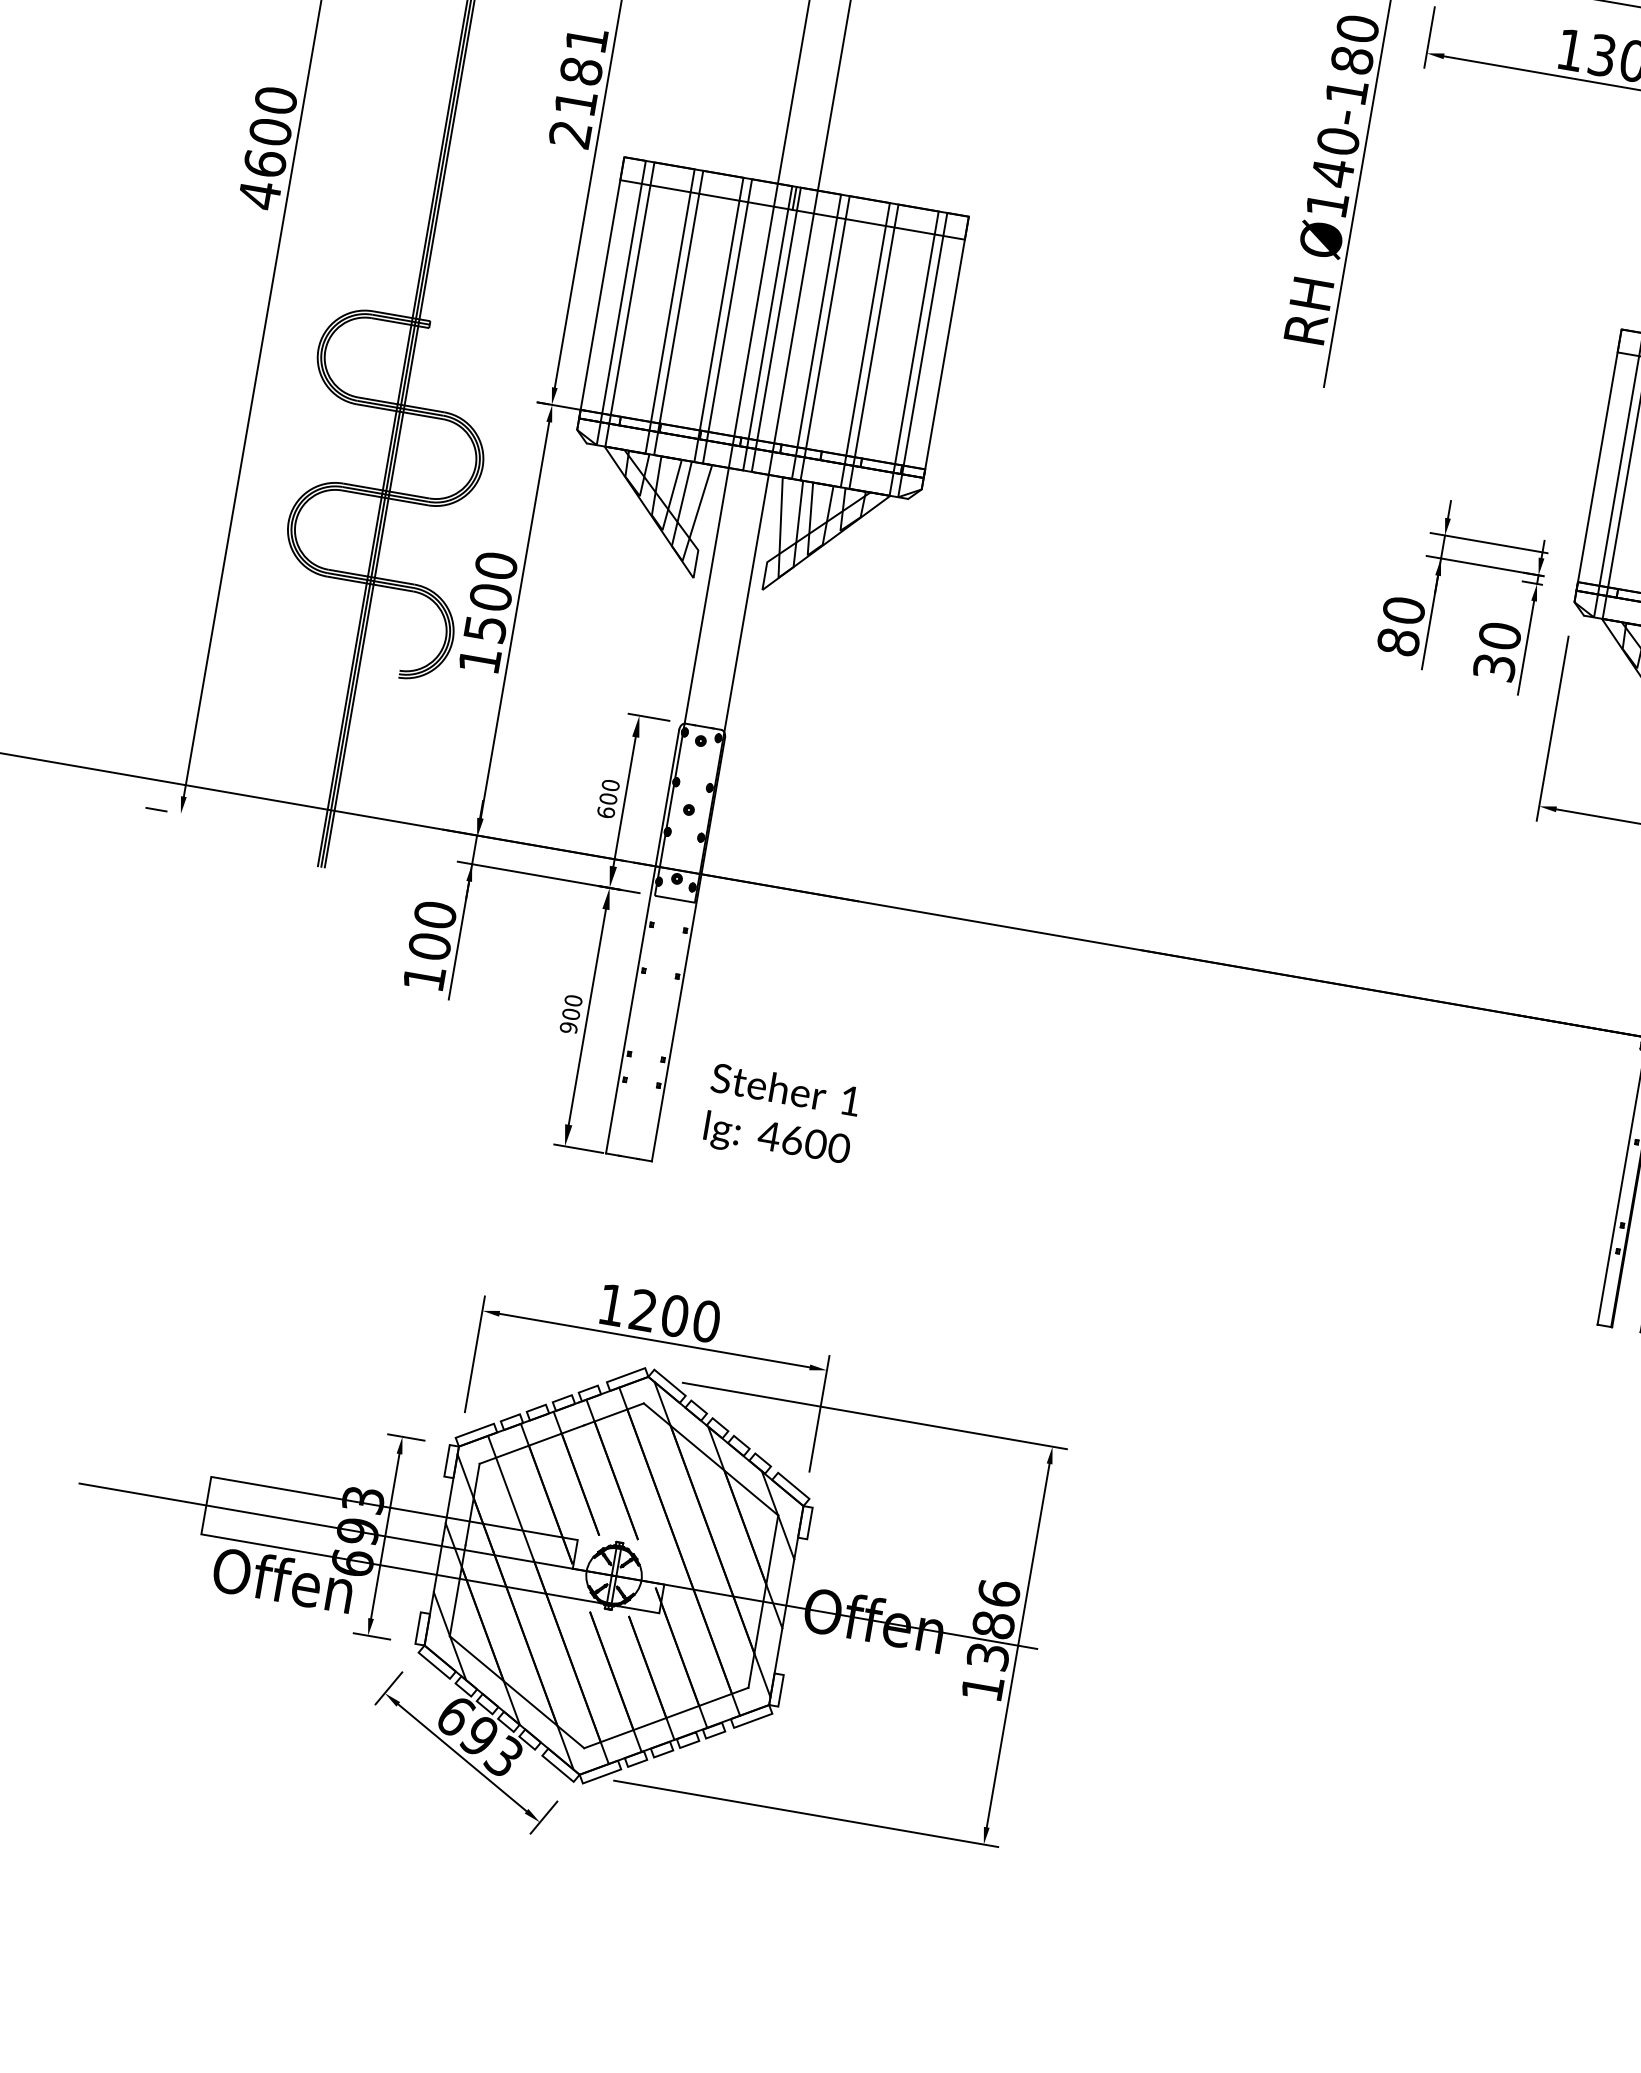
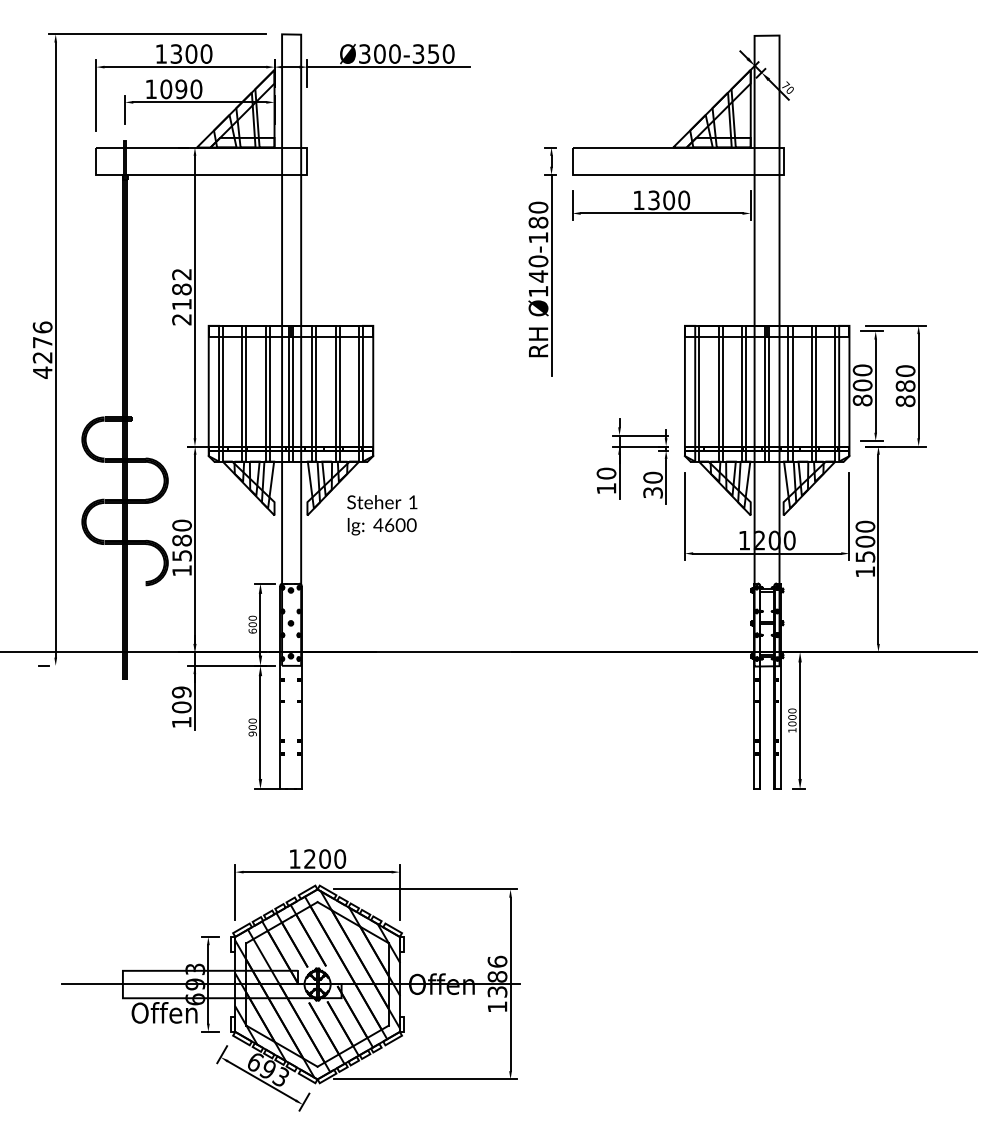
text: (585, 39) -> (181, 274), 2181 -> 2182
text: (270, 131) -> (42, 342), 4600 -> 4276
text: (489, 596) -> (181, 540), 1500 -> 1580
text: (1398, 641) -> (606, 488), 80 -> 10
text: (434, 915) -> (181, 692), 100 -> 109
text: (781, 1117) -> (382, 515), moved

